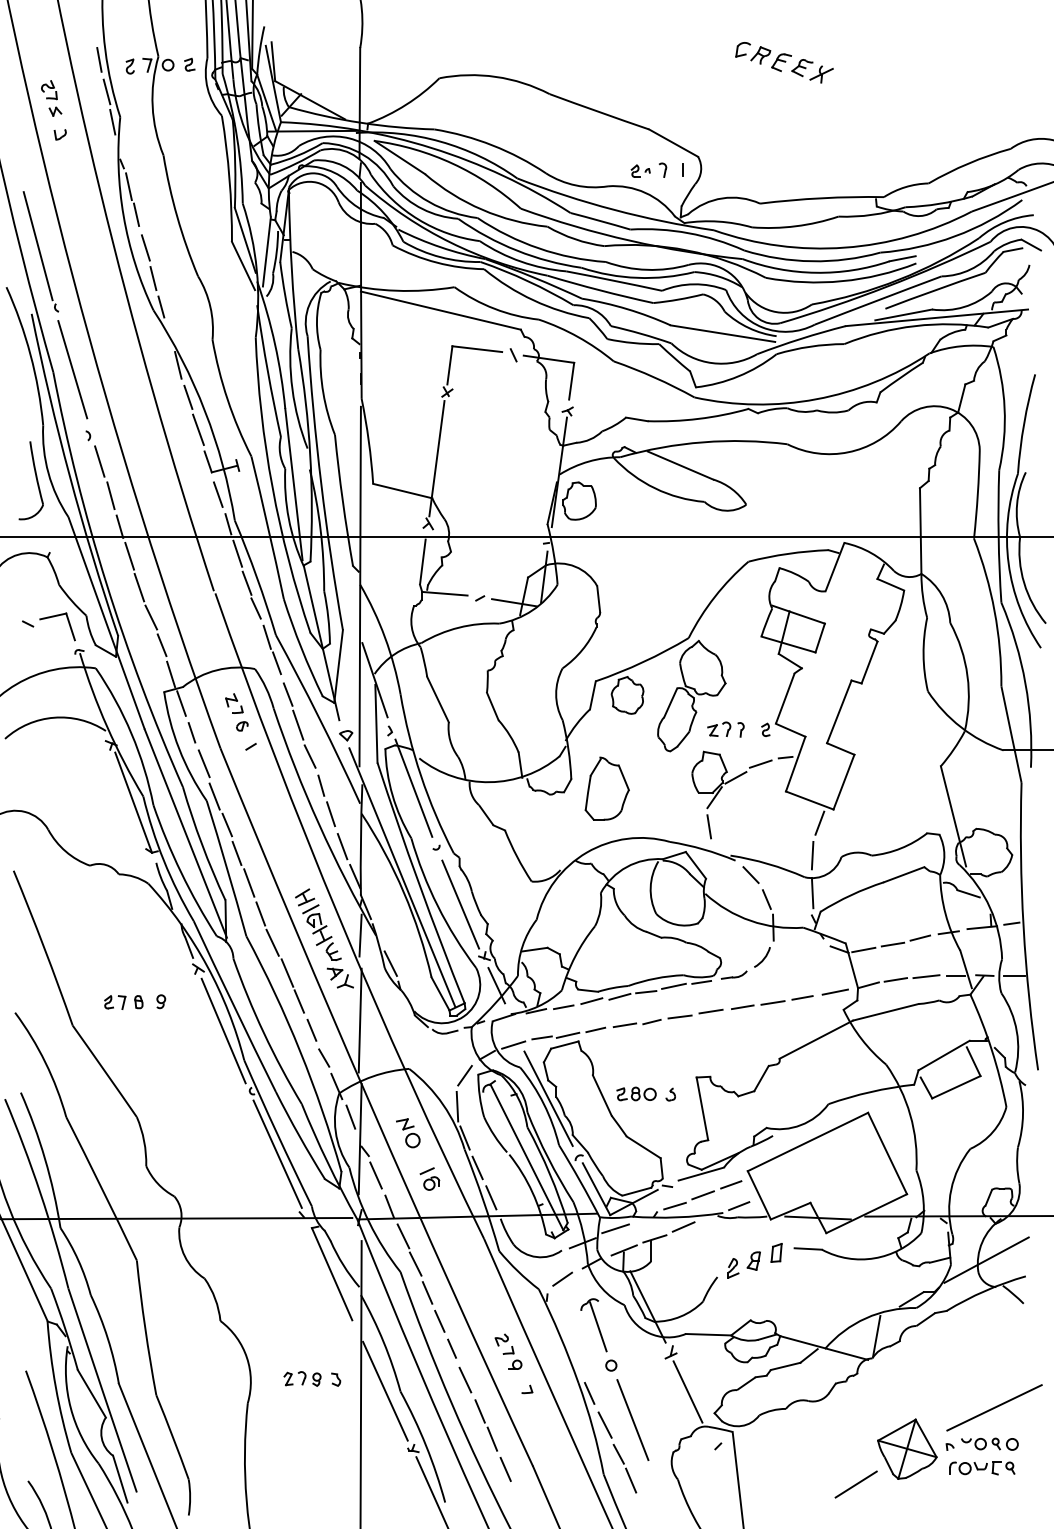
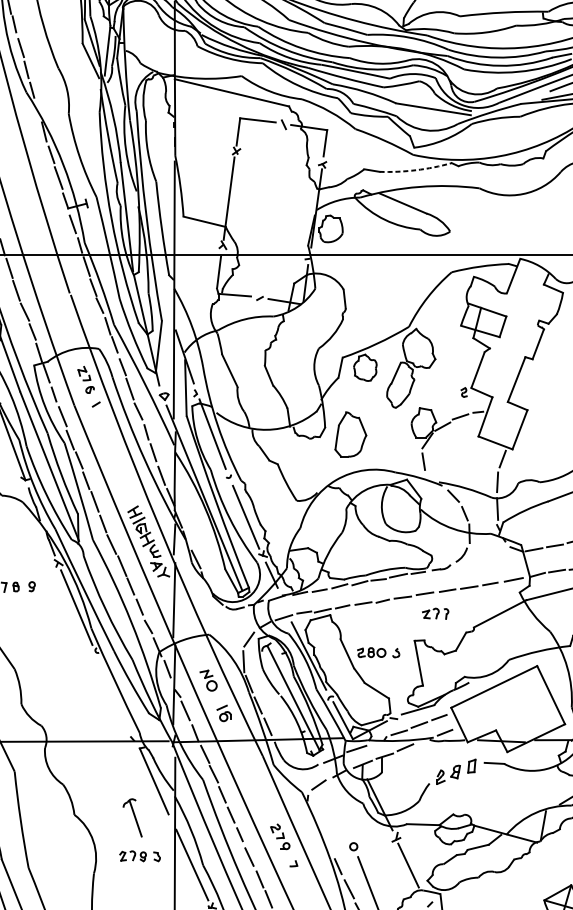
arc: (698, 418) -> (416, 169), solid -> dashed
part: (725, 729) -> (435, 613), moved
line: (277, 1153) -> (115, 695), removed
part: (593, 1325) -> (132, 818), moved

